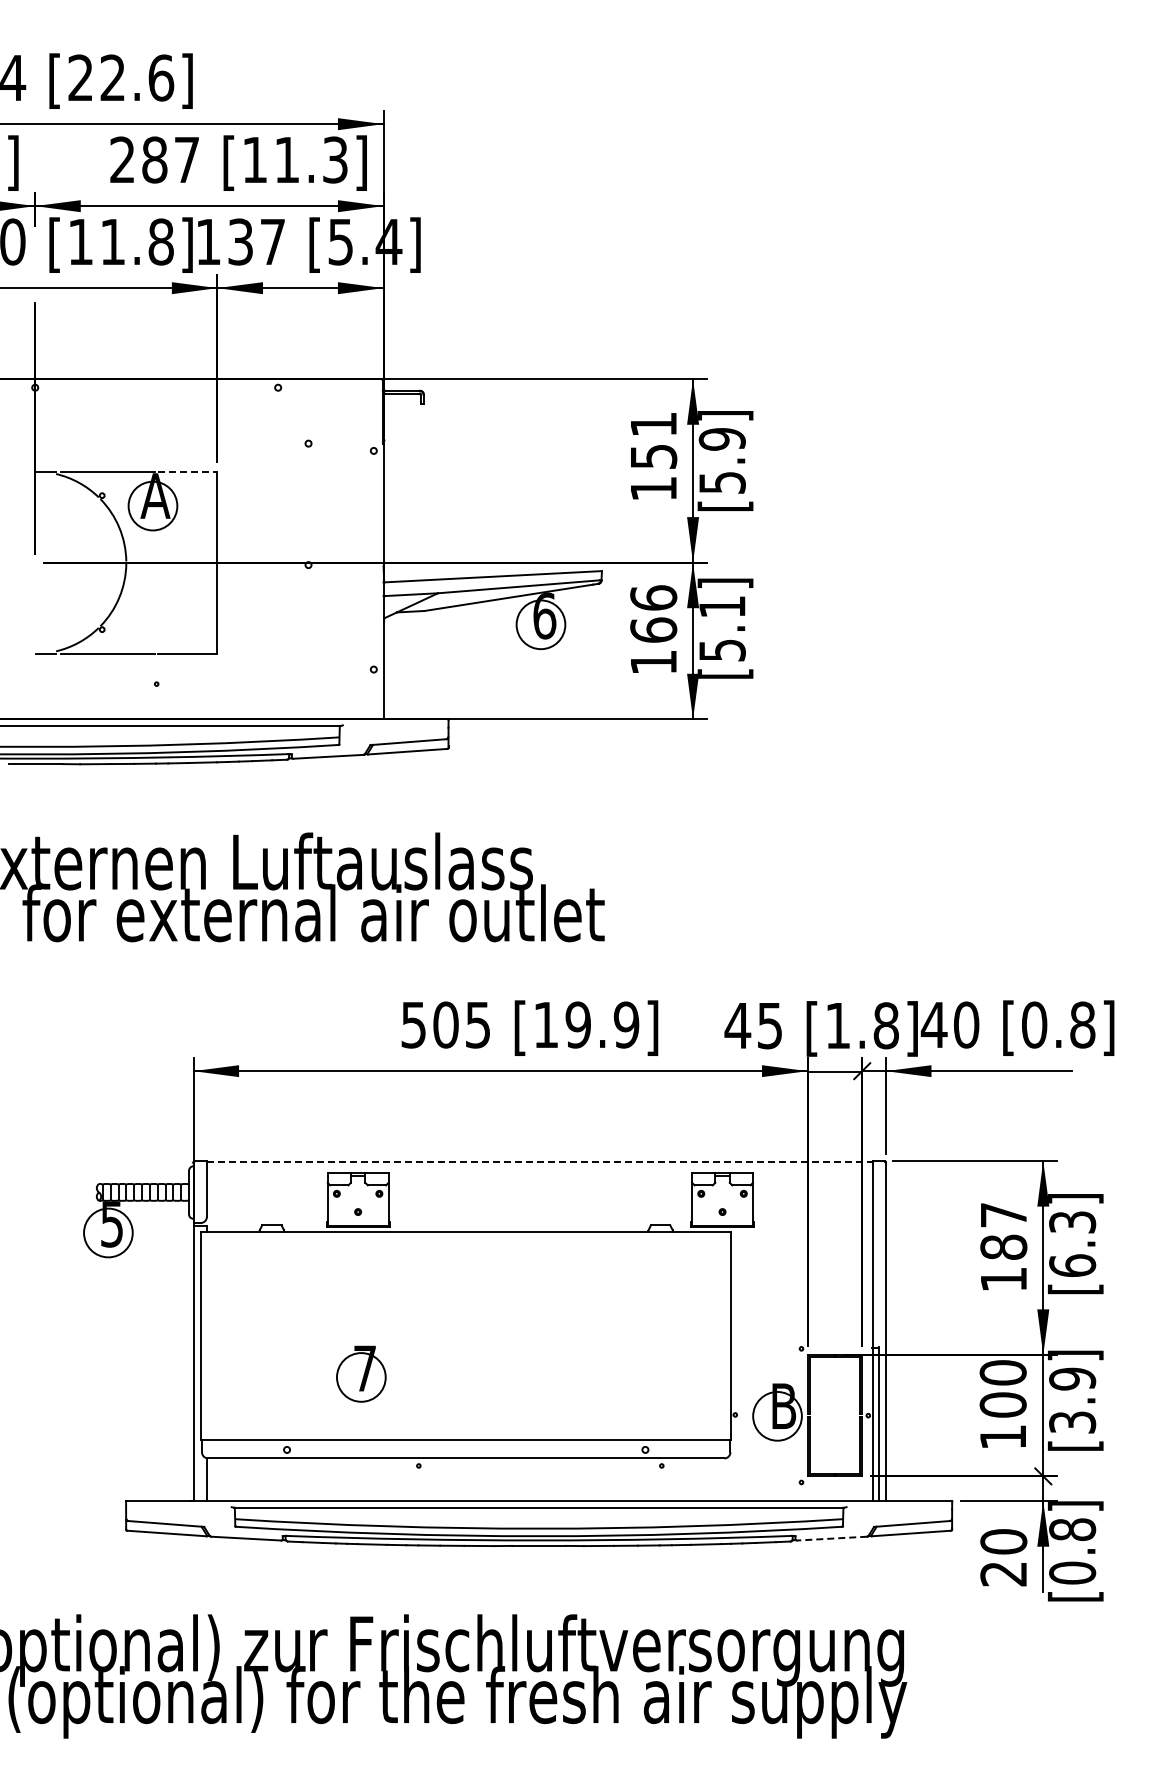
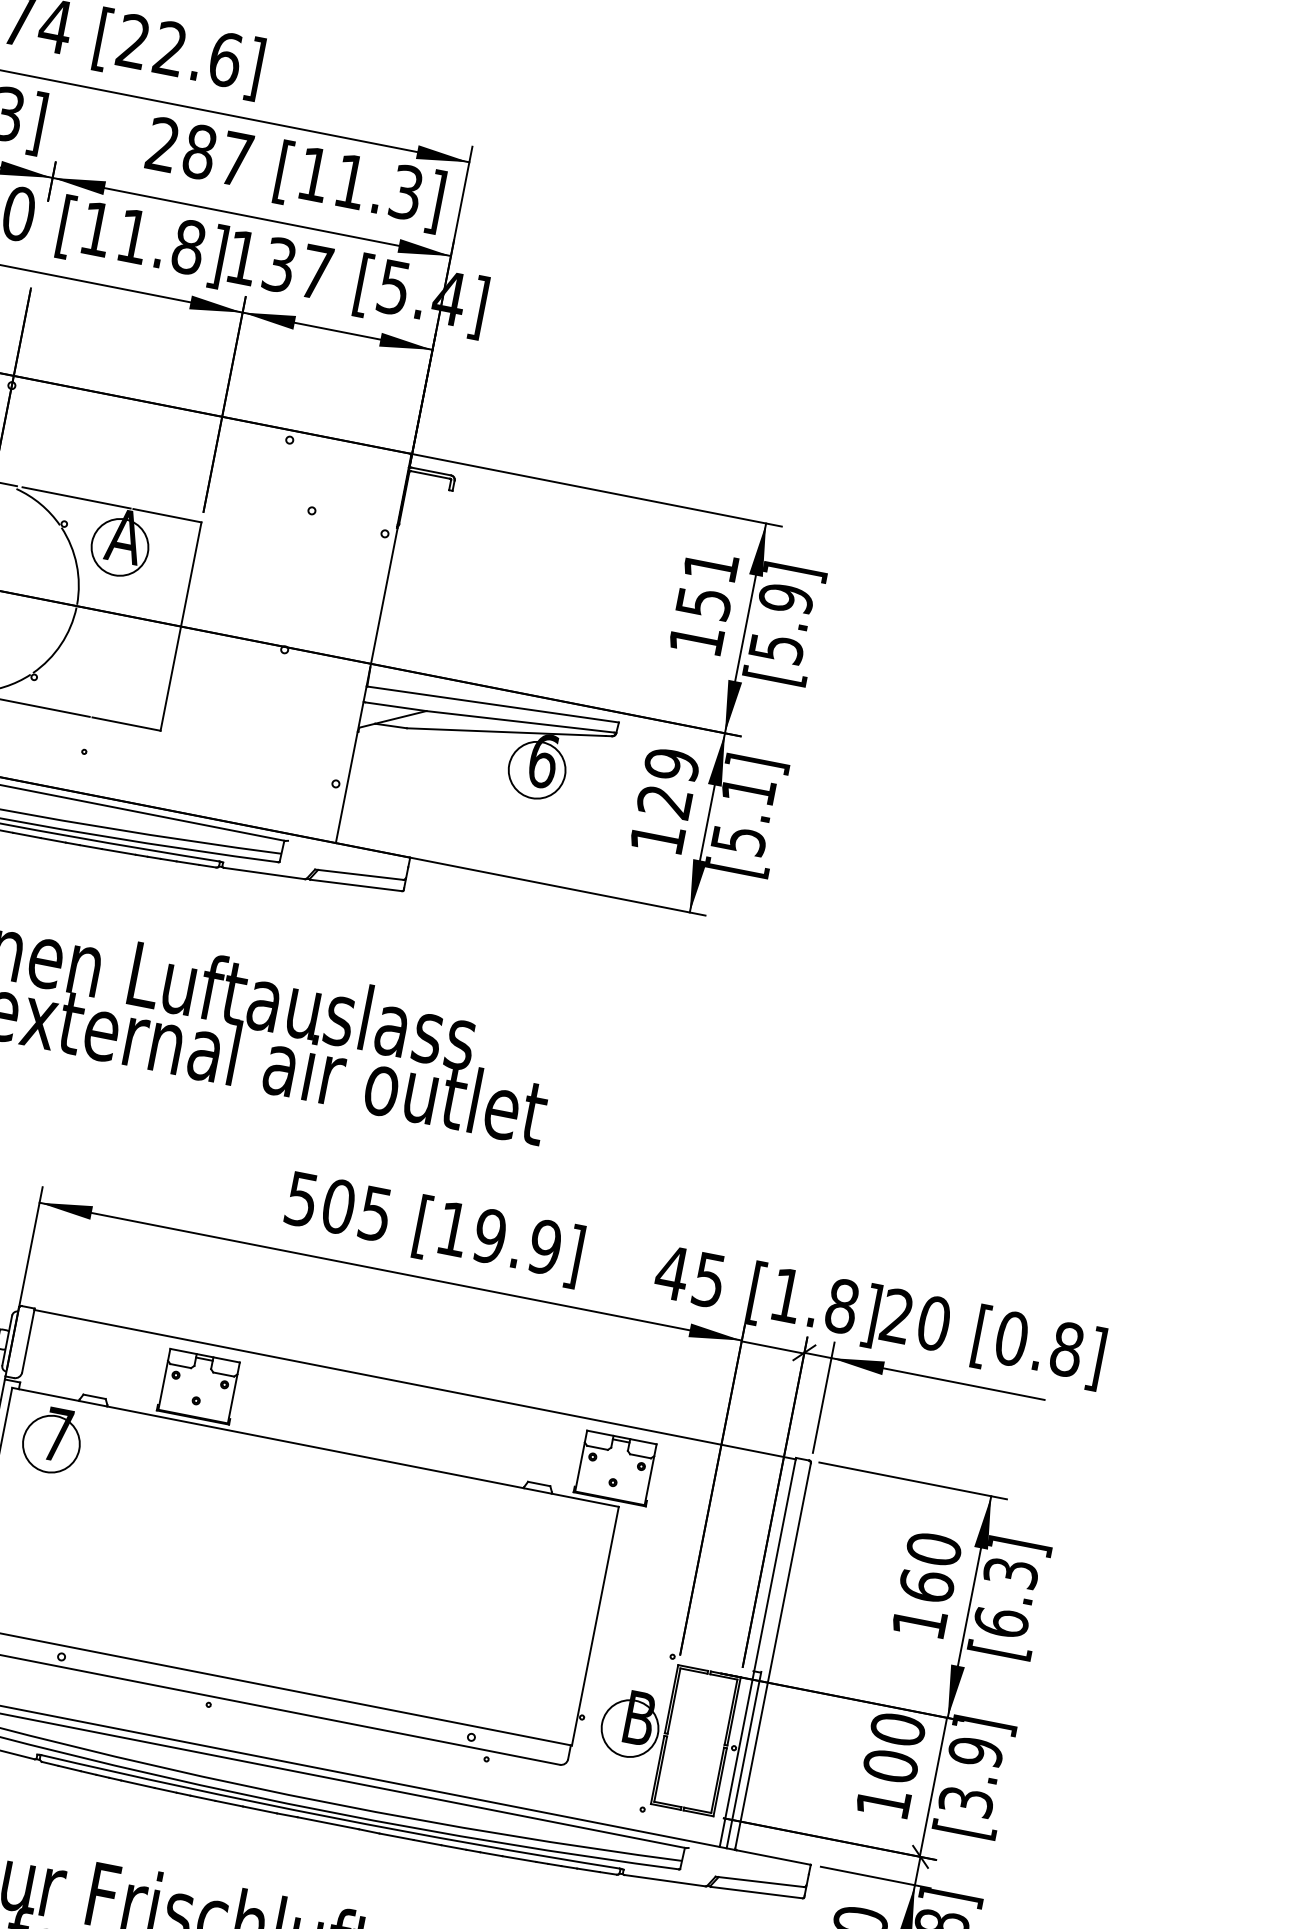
line: (187, 471) -> (167, 515), dashed -> solid
text: (653, 613) -> (668, 782), 166 -> 129
text: (933, 1024) -> (896, 1315), 40 -> 20
line: (539, 1162) -> (414, 1384), dashed -> solid
text: (1003, 1230) -> (930, 1566), 187 -> 160
part: (361, 1373) -> (52, 1439), moved
line: (831, 1538) -> (664, 1880), dashed -> solid

